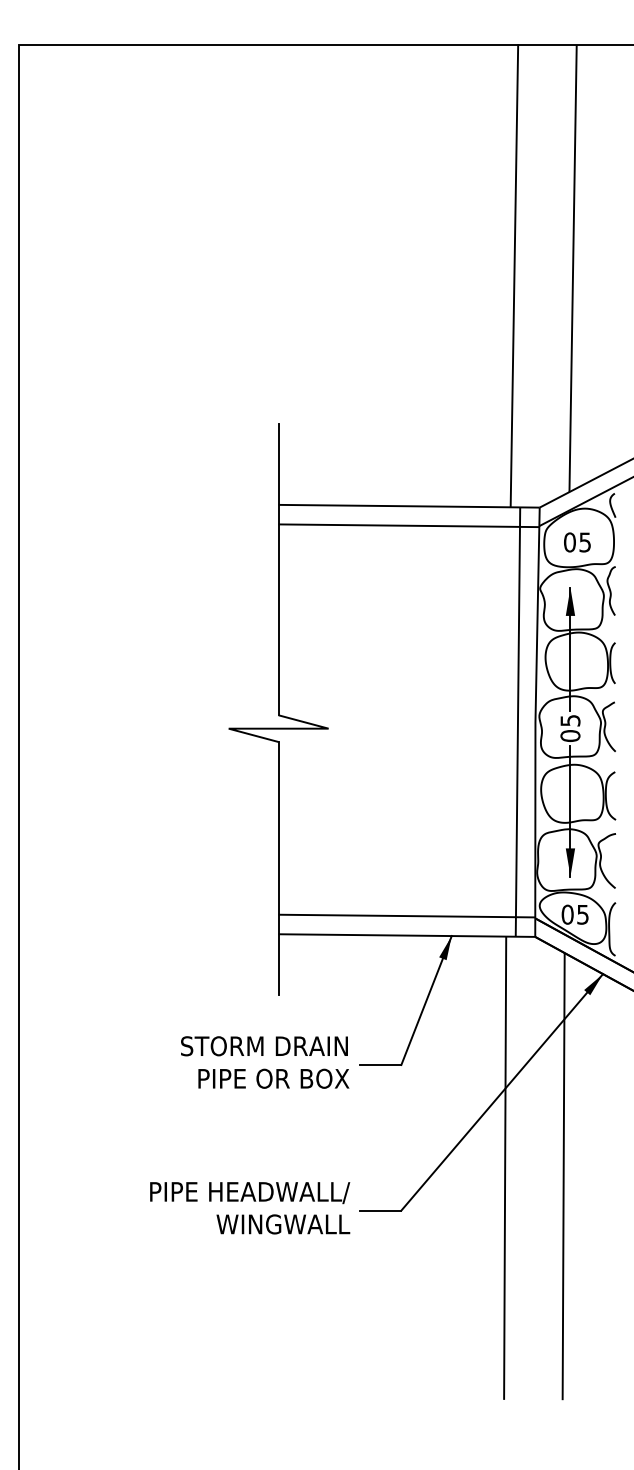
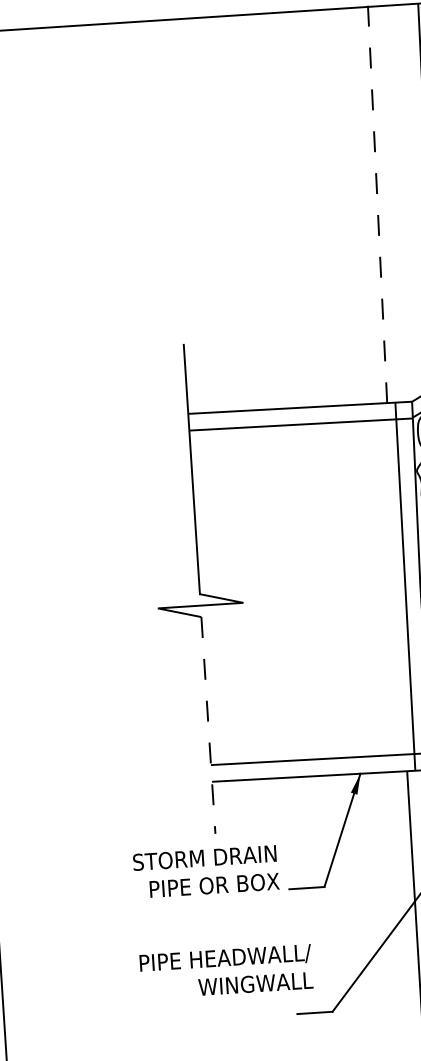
line: (514, 275) -> (377, 204), solid -> dashed
line: (278, 869) -> (208, 726), solid -> dashed
text: (265, 1062) -> (206, 871), moved
text: (250, 1208) -> (226, 972), moved

